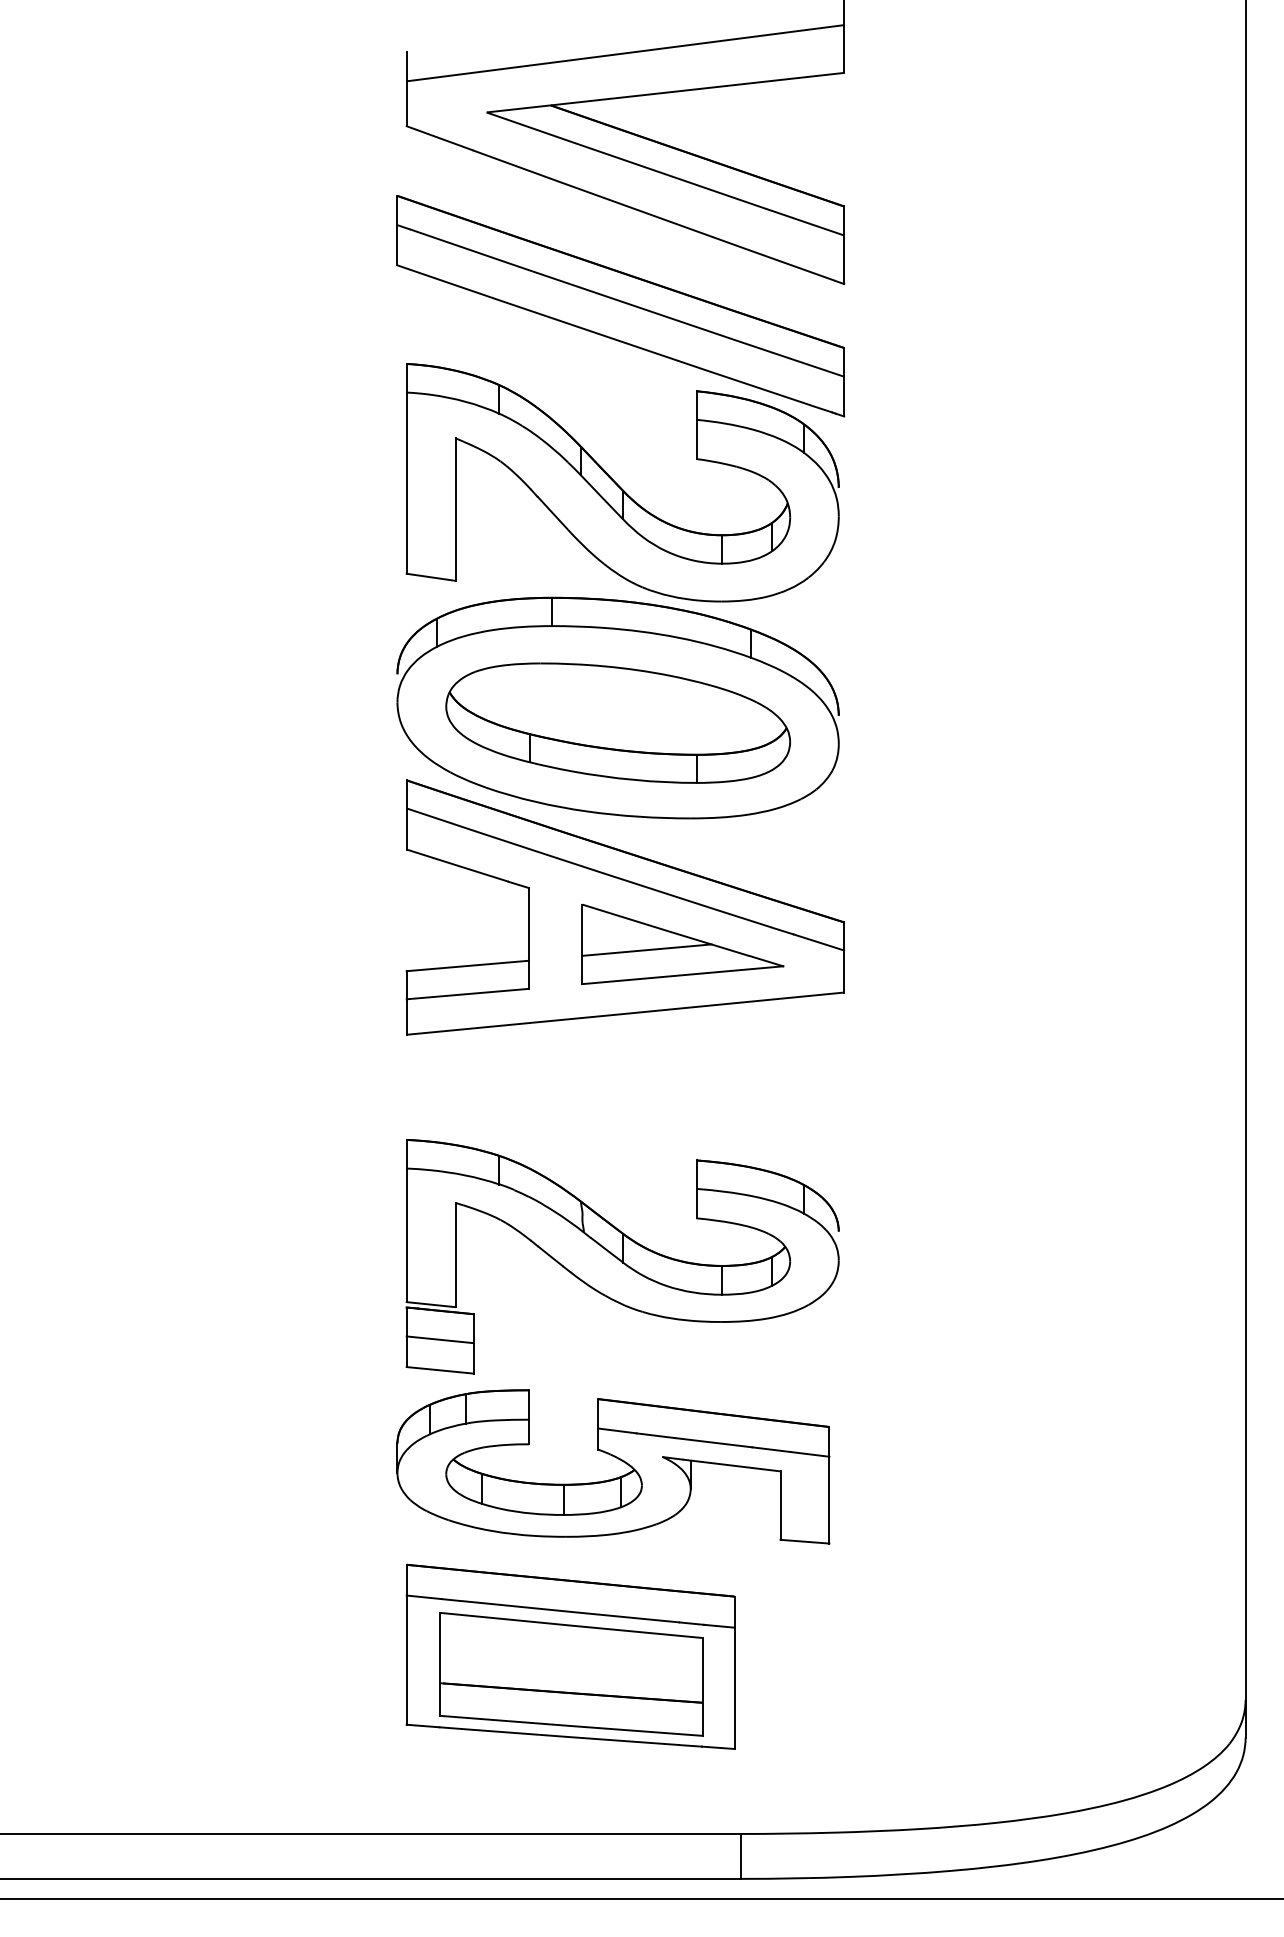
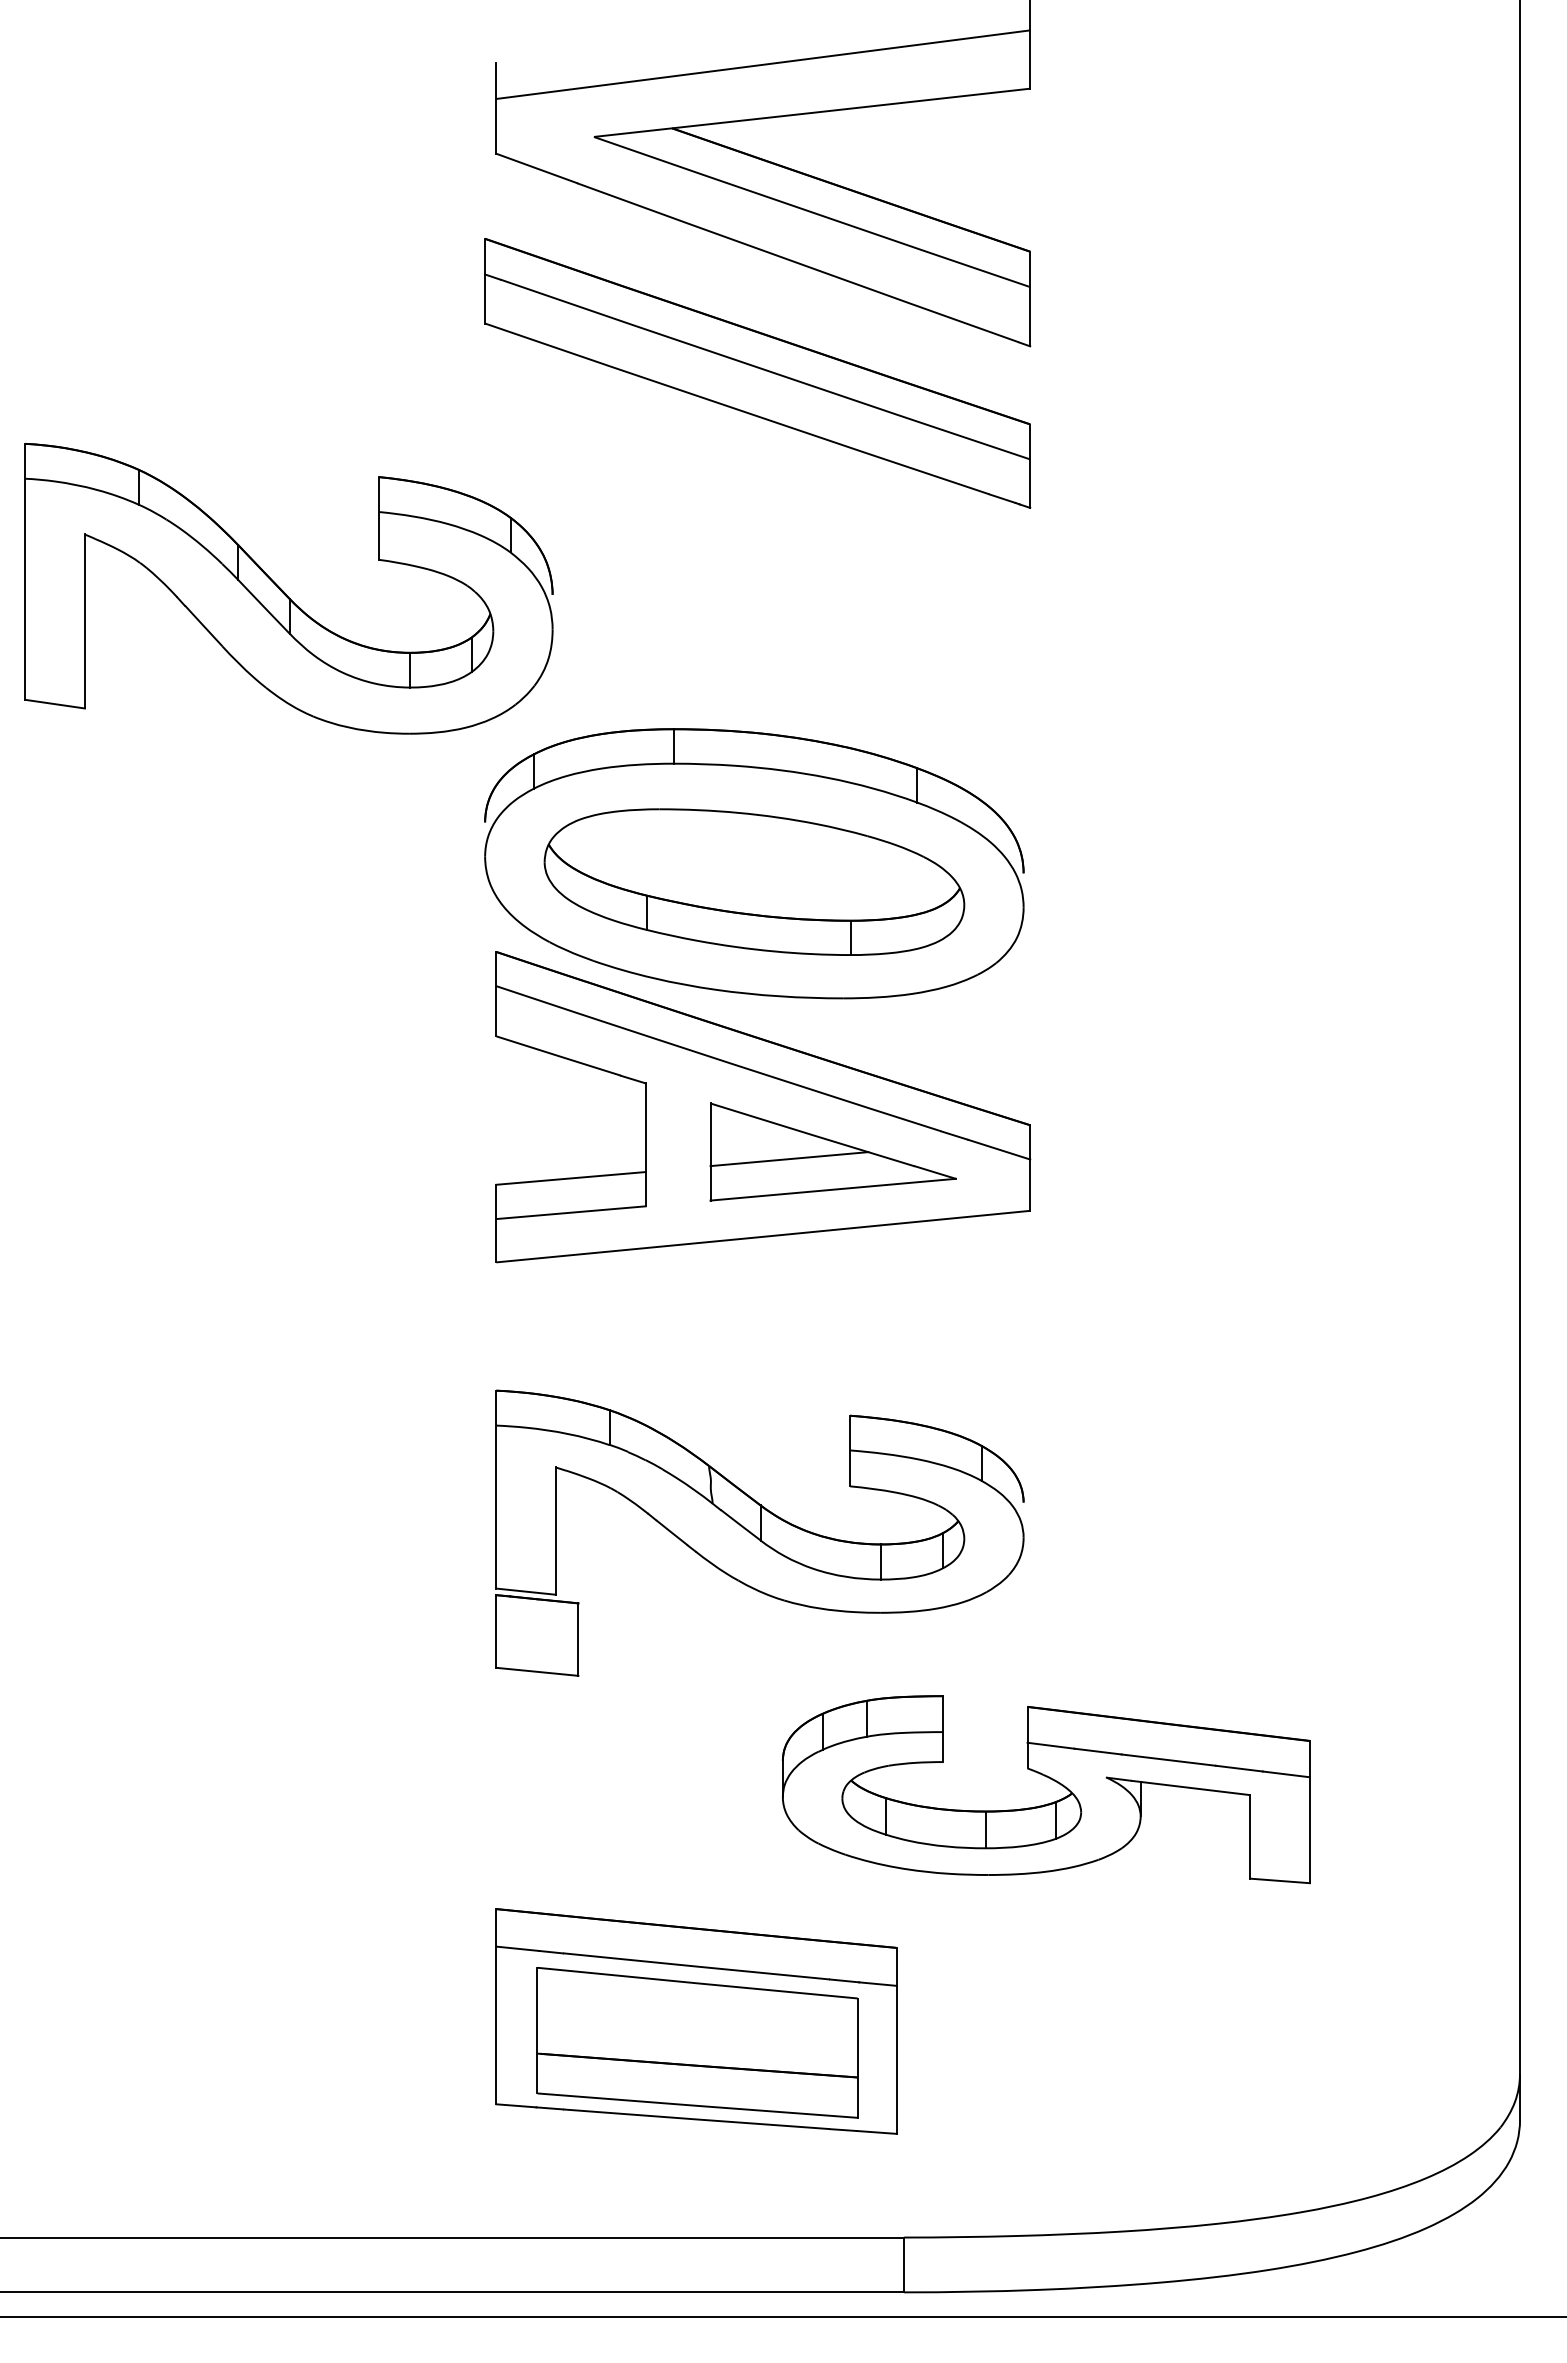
part: (622, 482) -> (288, 588), moved
line: (439, 1339) -> (536, 1634), removed
part: (619, 1460) -> (1053, 1781), moved

